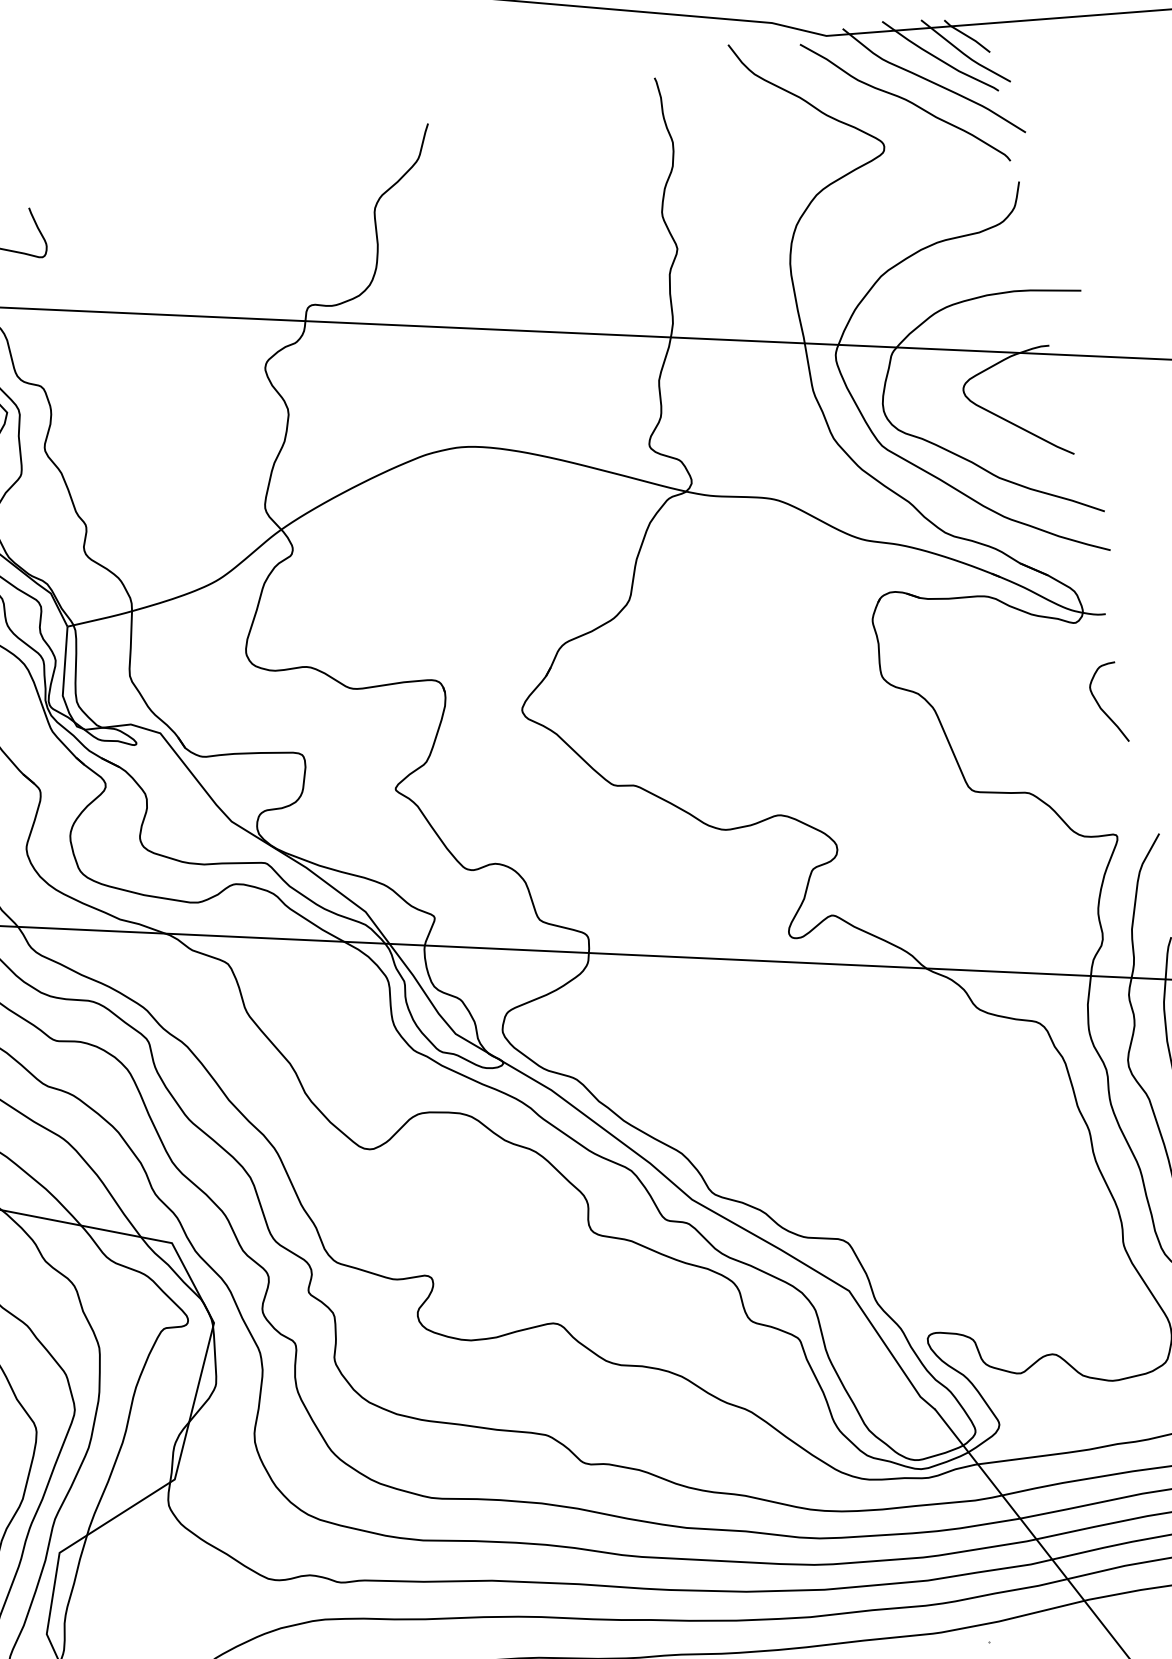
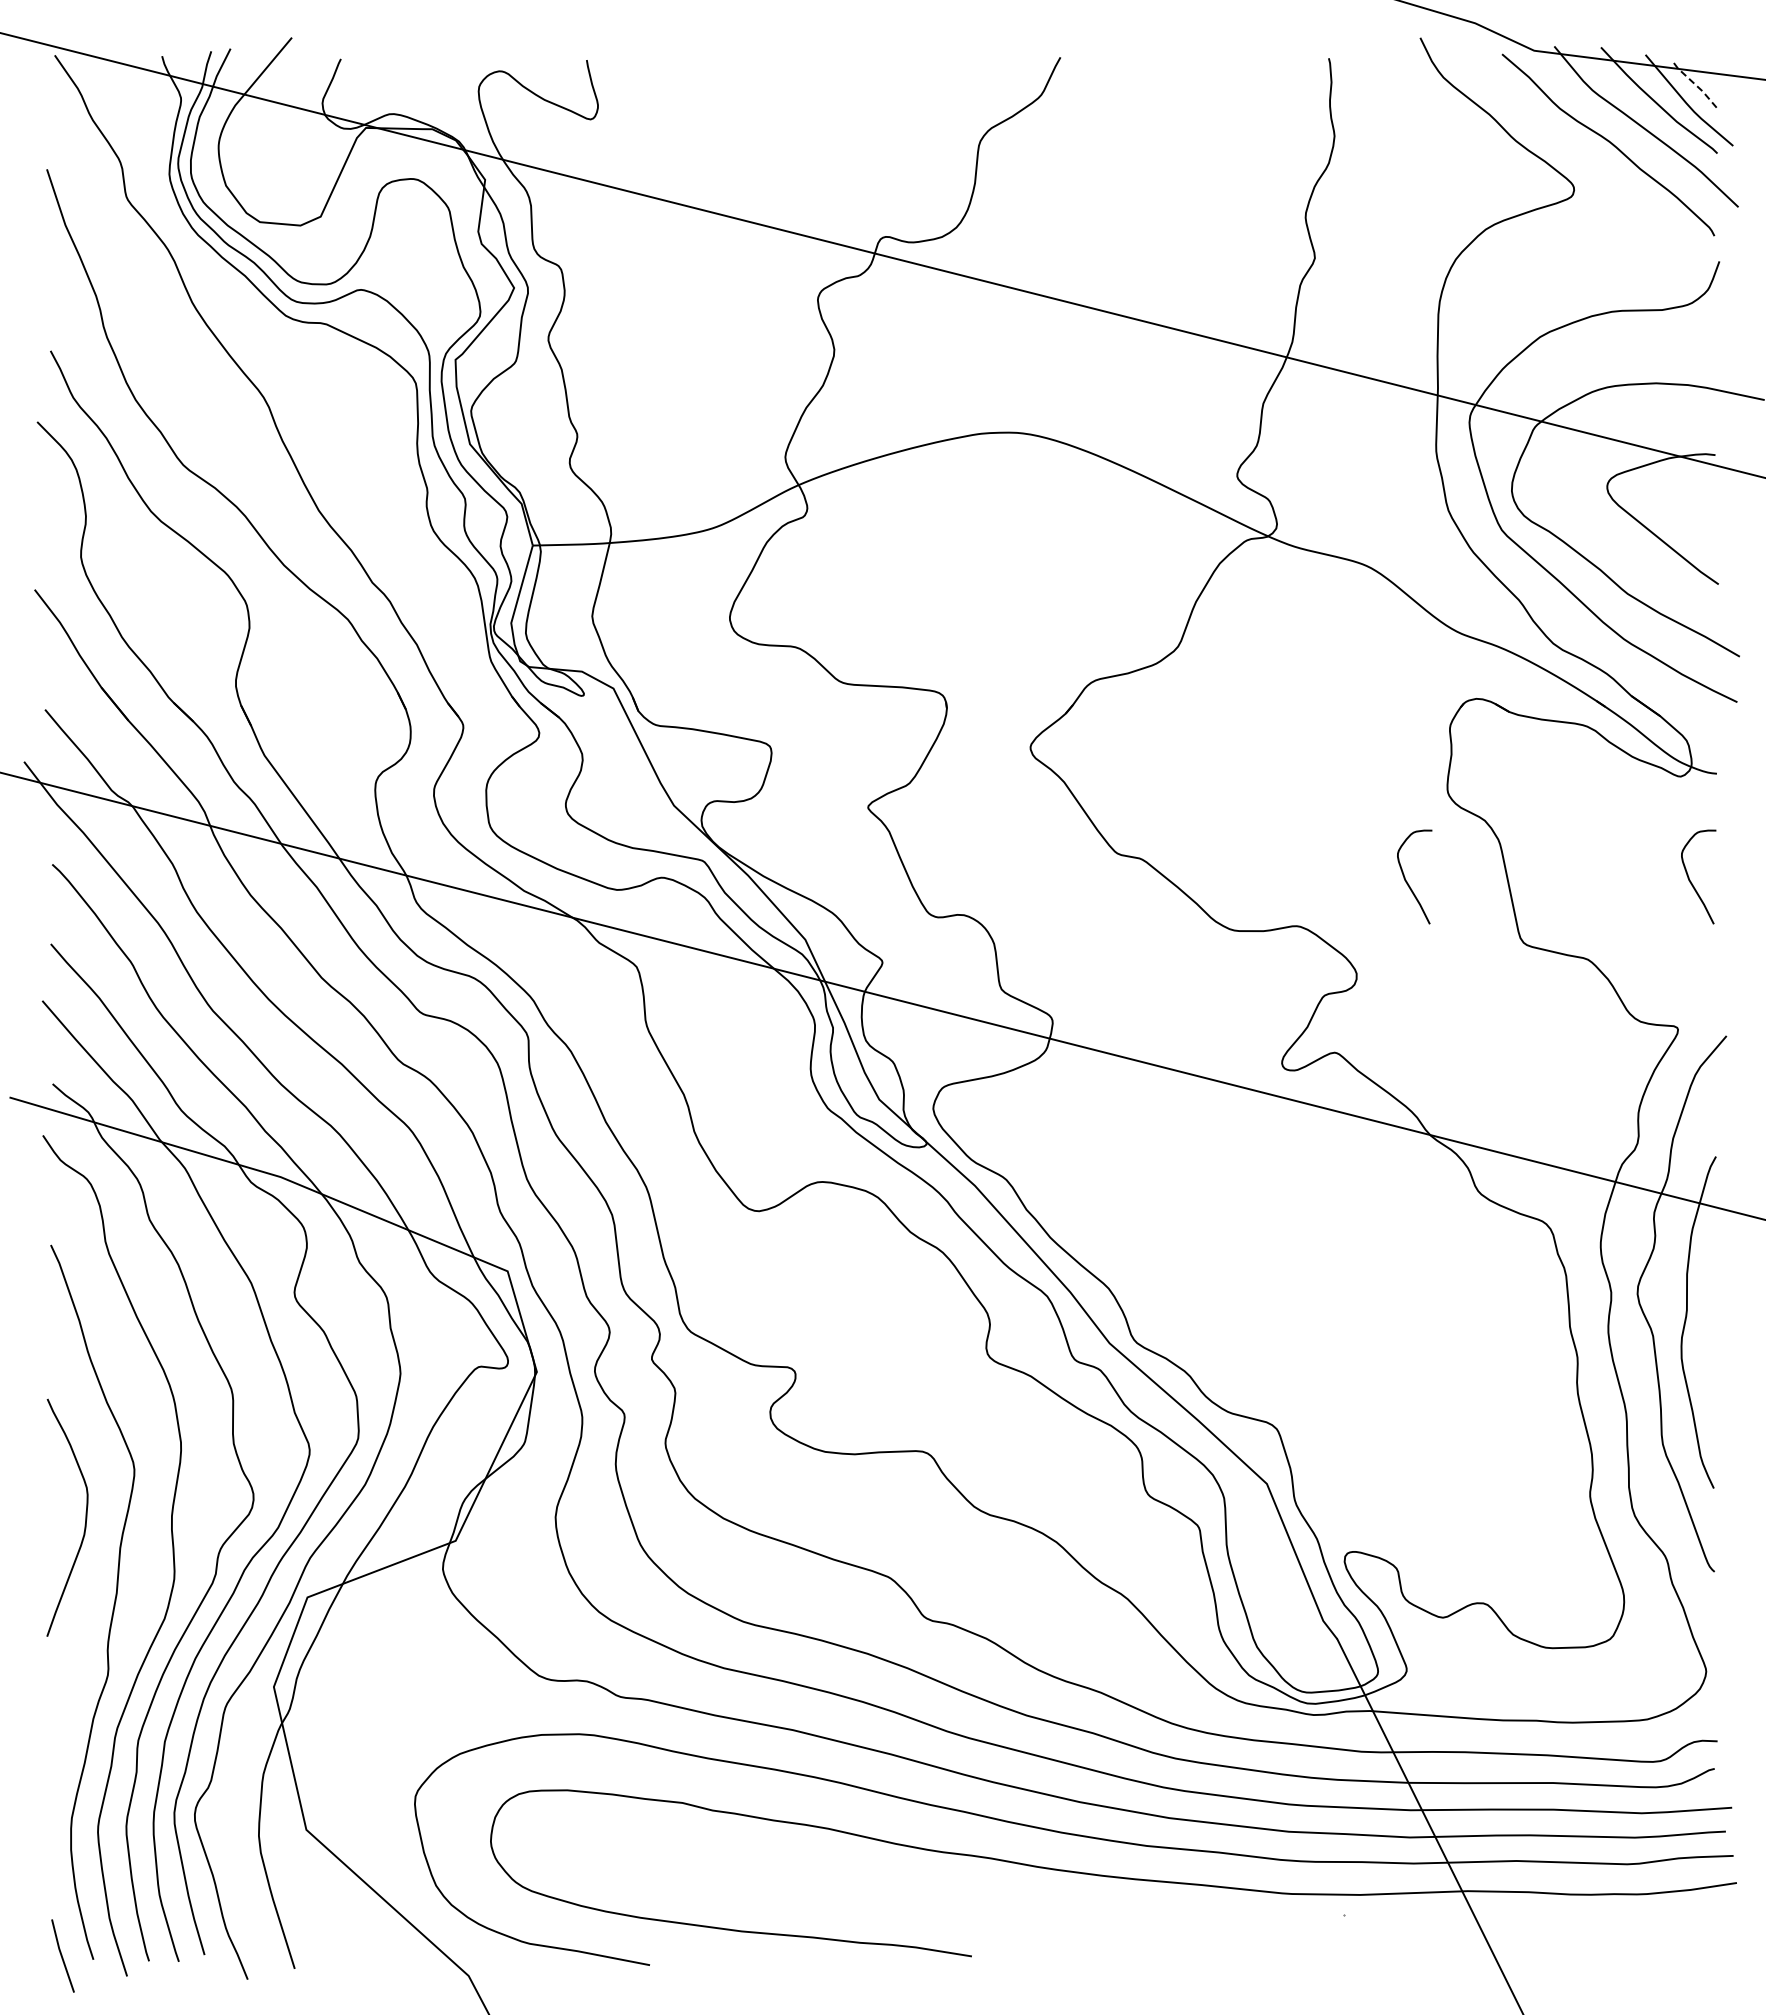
line: (967, 36) -> (1694, 84), solid -> dashed
curve: (862, 757) -> (1406, 879), added

